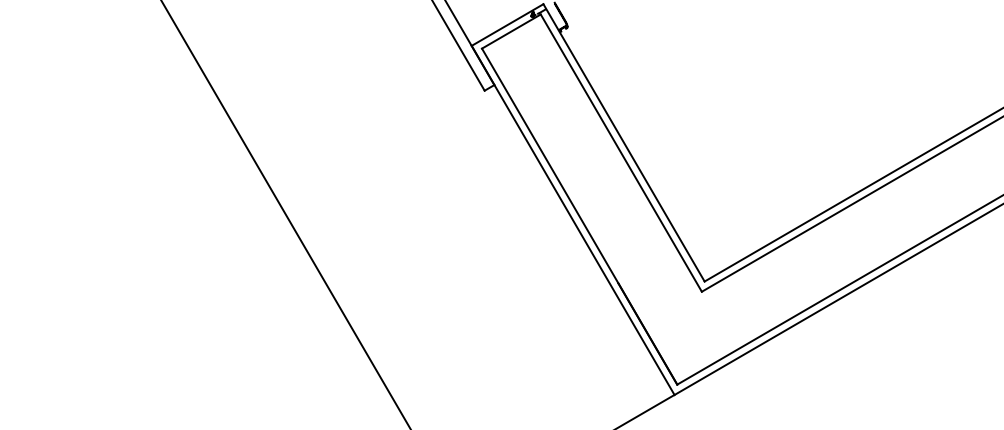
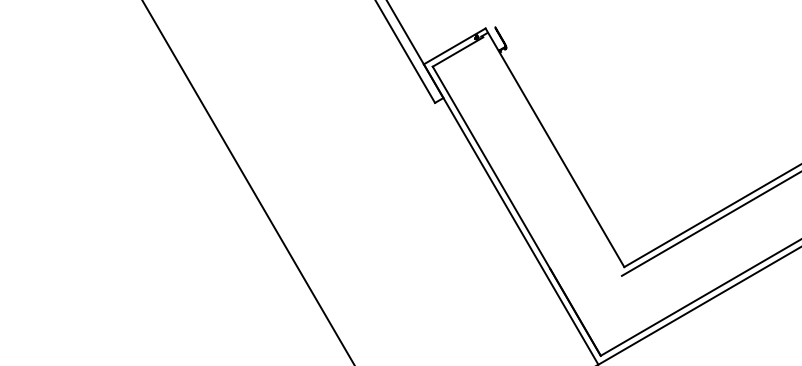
line: (620, 152) -> (551, 156), removed

